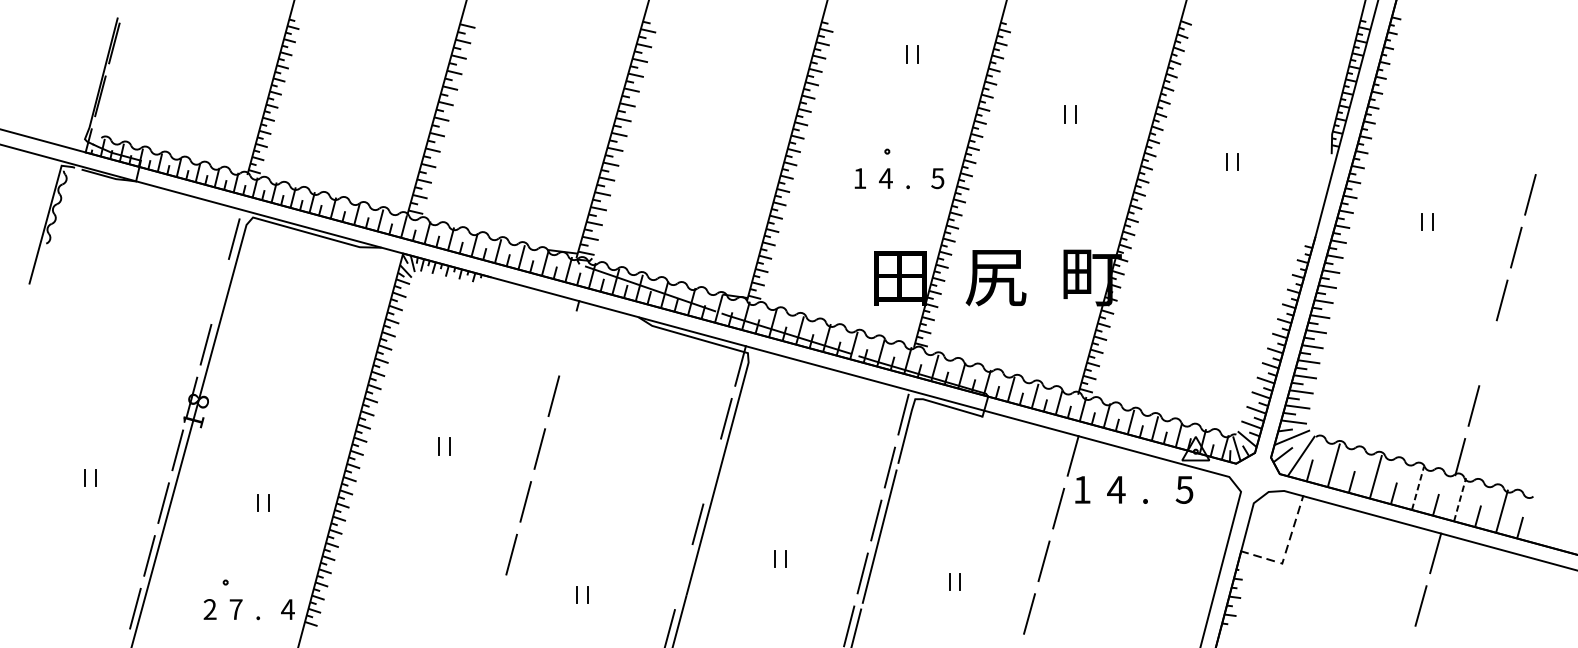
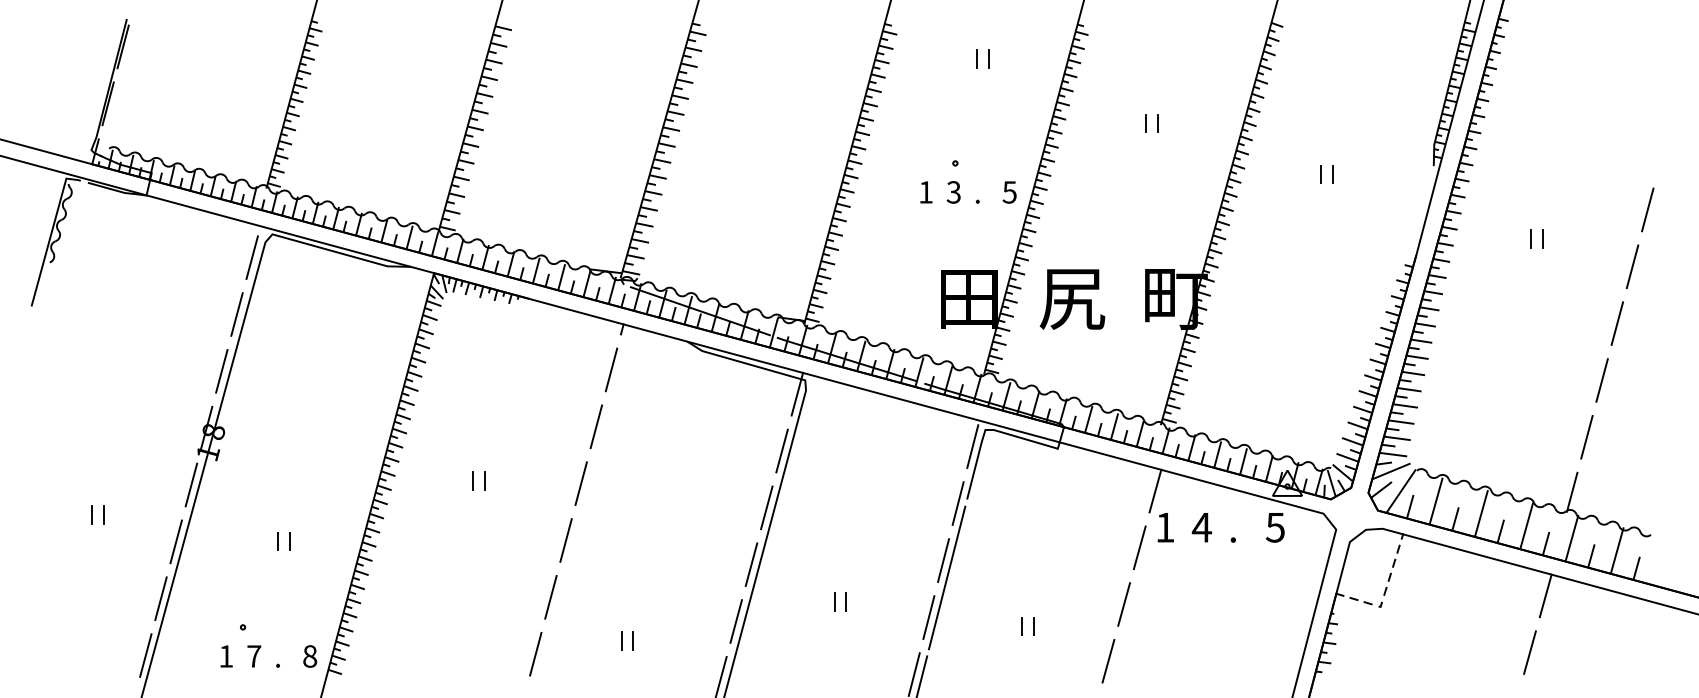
text: (885, 178) -> (953, 192), 4 -> 3
line: (219, 291) -> (236, 314), added
line: (567, 343) -> (611, 369), added
line: (1487, 353) -> (1601, 380), added
line: (711, 471) -> (766, 507), added
line: (1417, 487) -> (1526, 525), dashed -> solid
line: (1460, 499) -> (1572, 537), dashed -> solid
line: (683, 577) -> (735, 621), added
line: (497, 606) -> (535, 653), added
text: (210, 609) -> (226, 656), 2 -> 1
text: (287, 609) -> (309, 656), 4 -> 8

